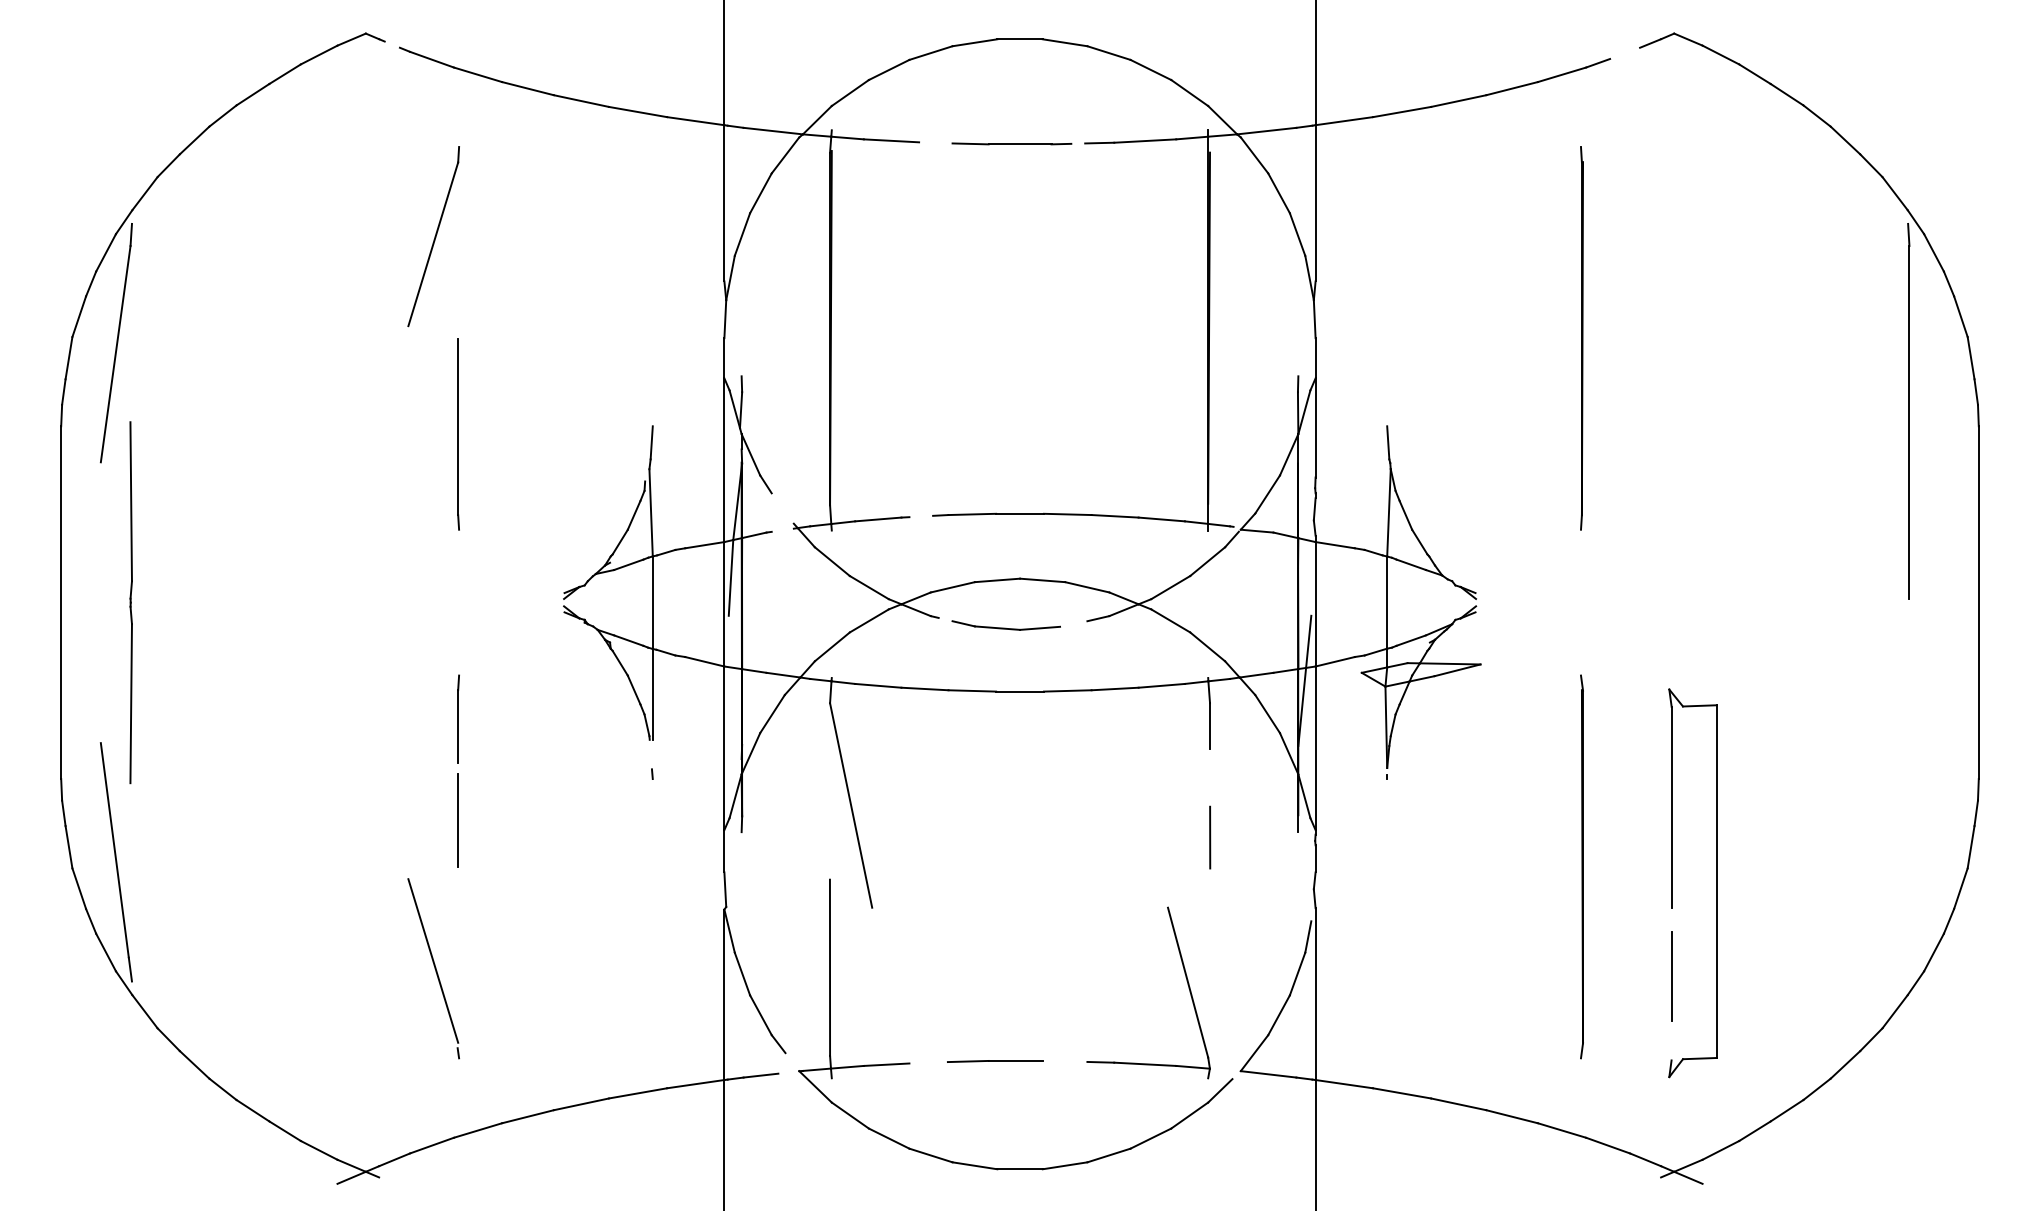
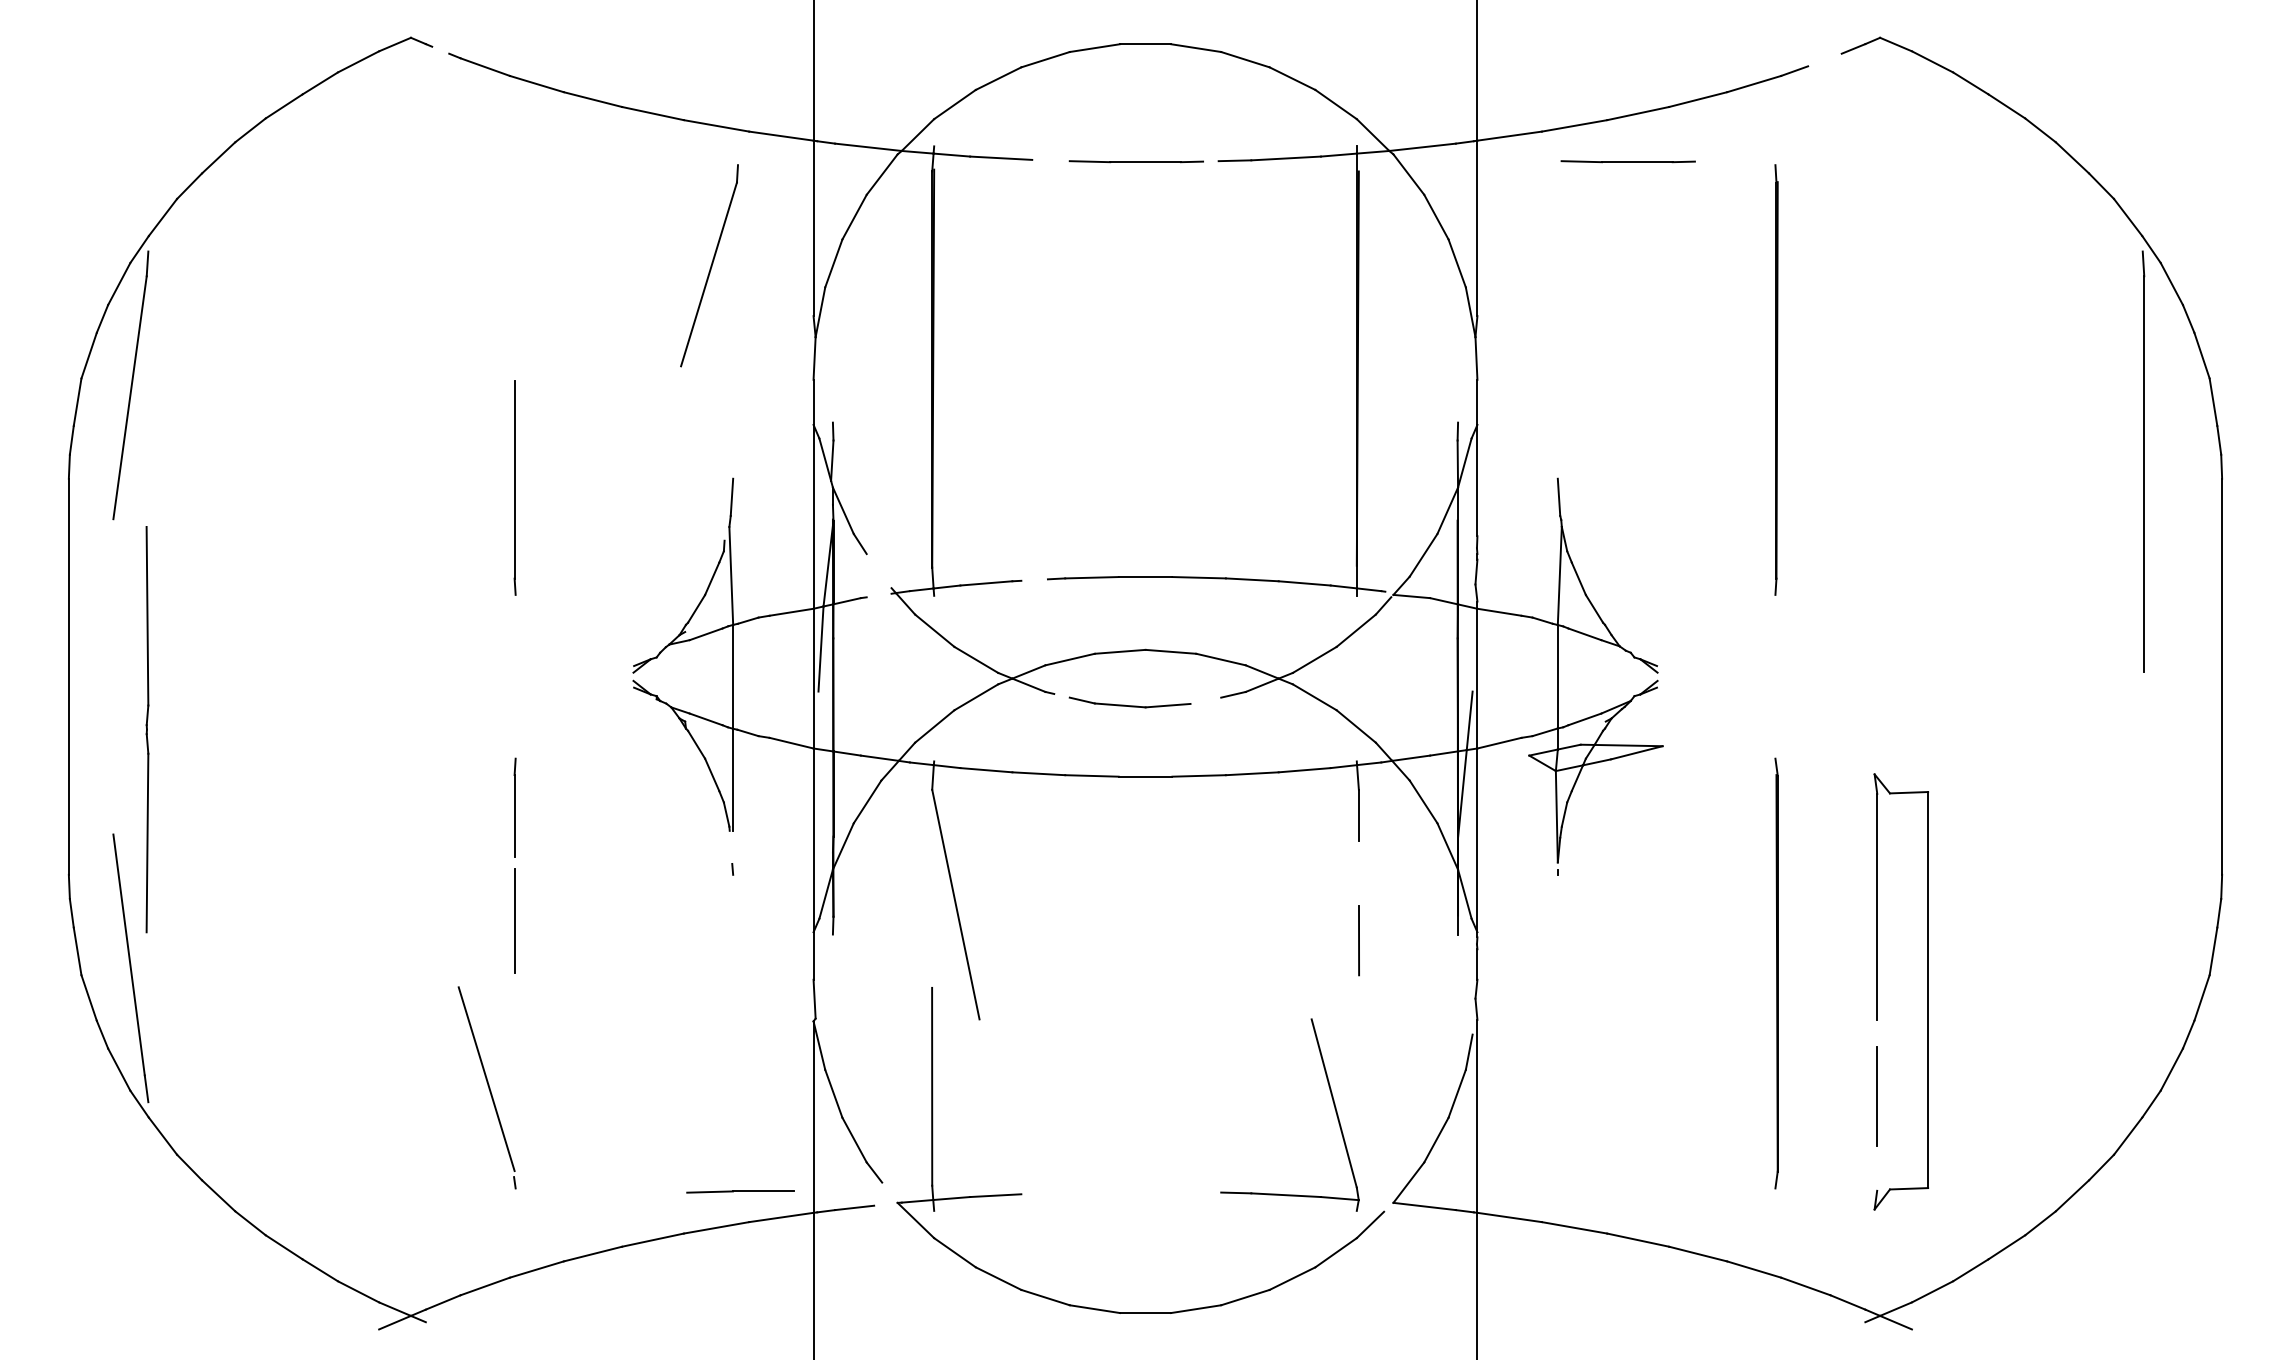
part: (1449, 143) -> (1627, 161), added
part: (433, 236) -> (709, 265), moved
line: (130, 602) -> (146, 729), moved
line: (995, 1061) -> (740, 1192), moved

